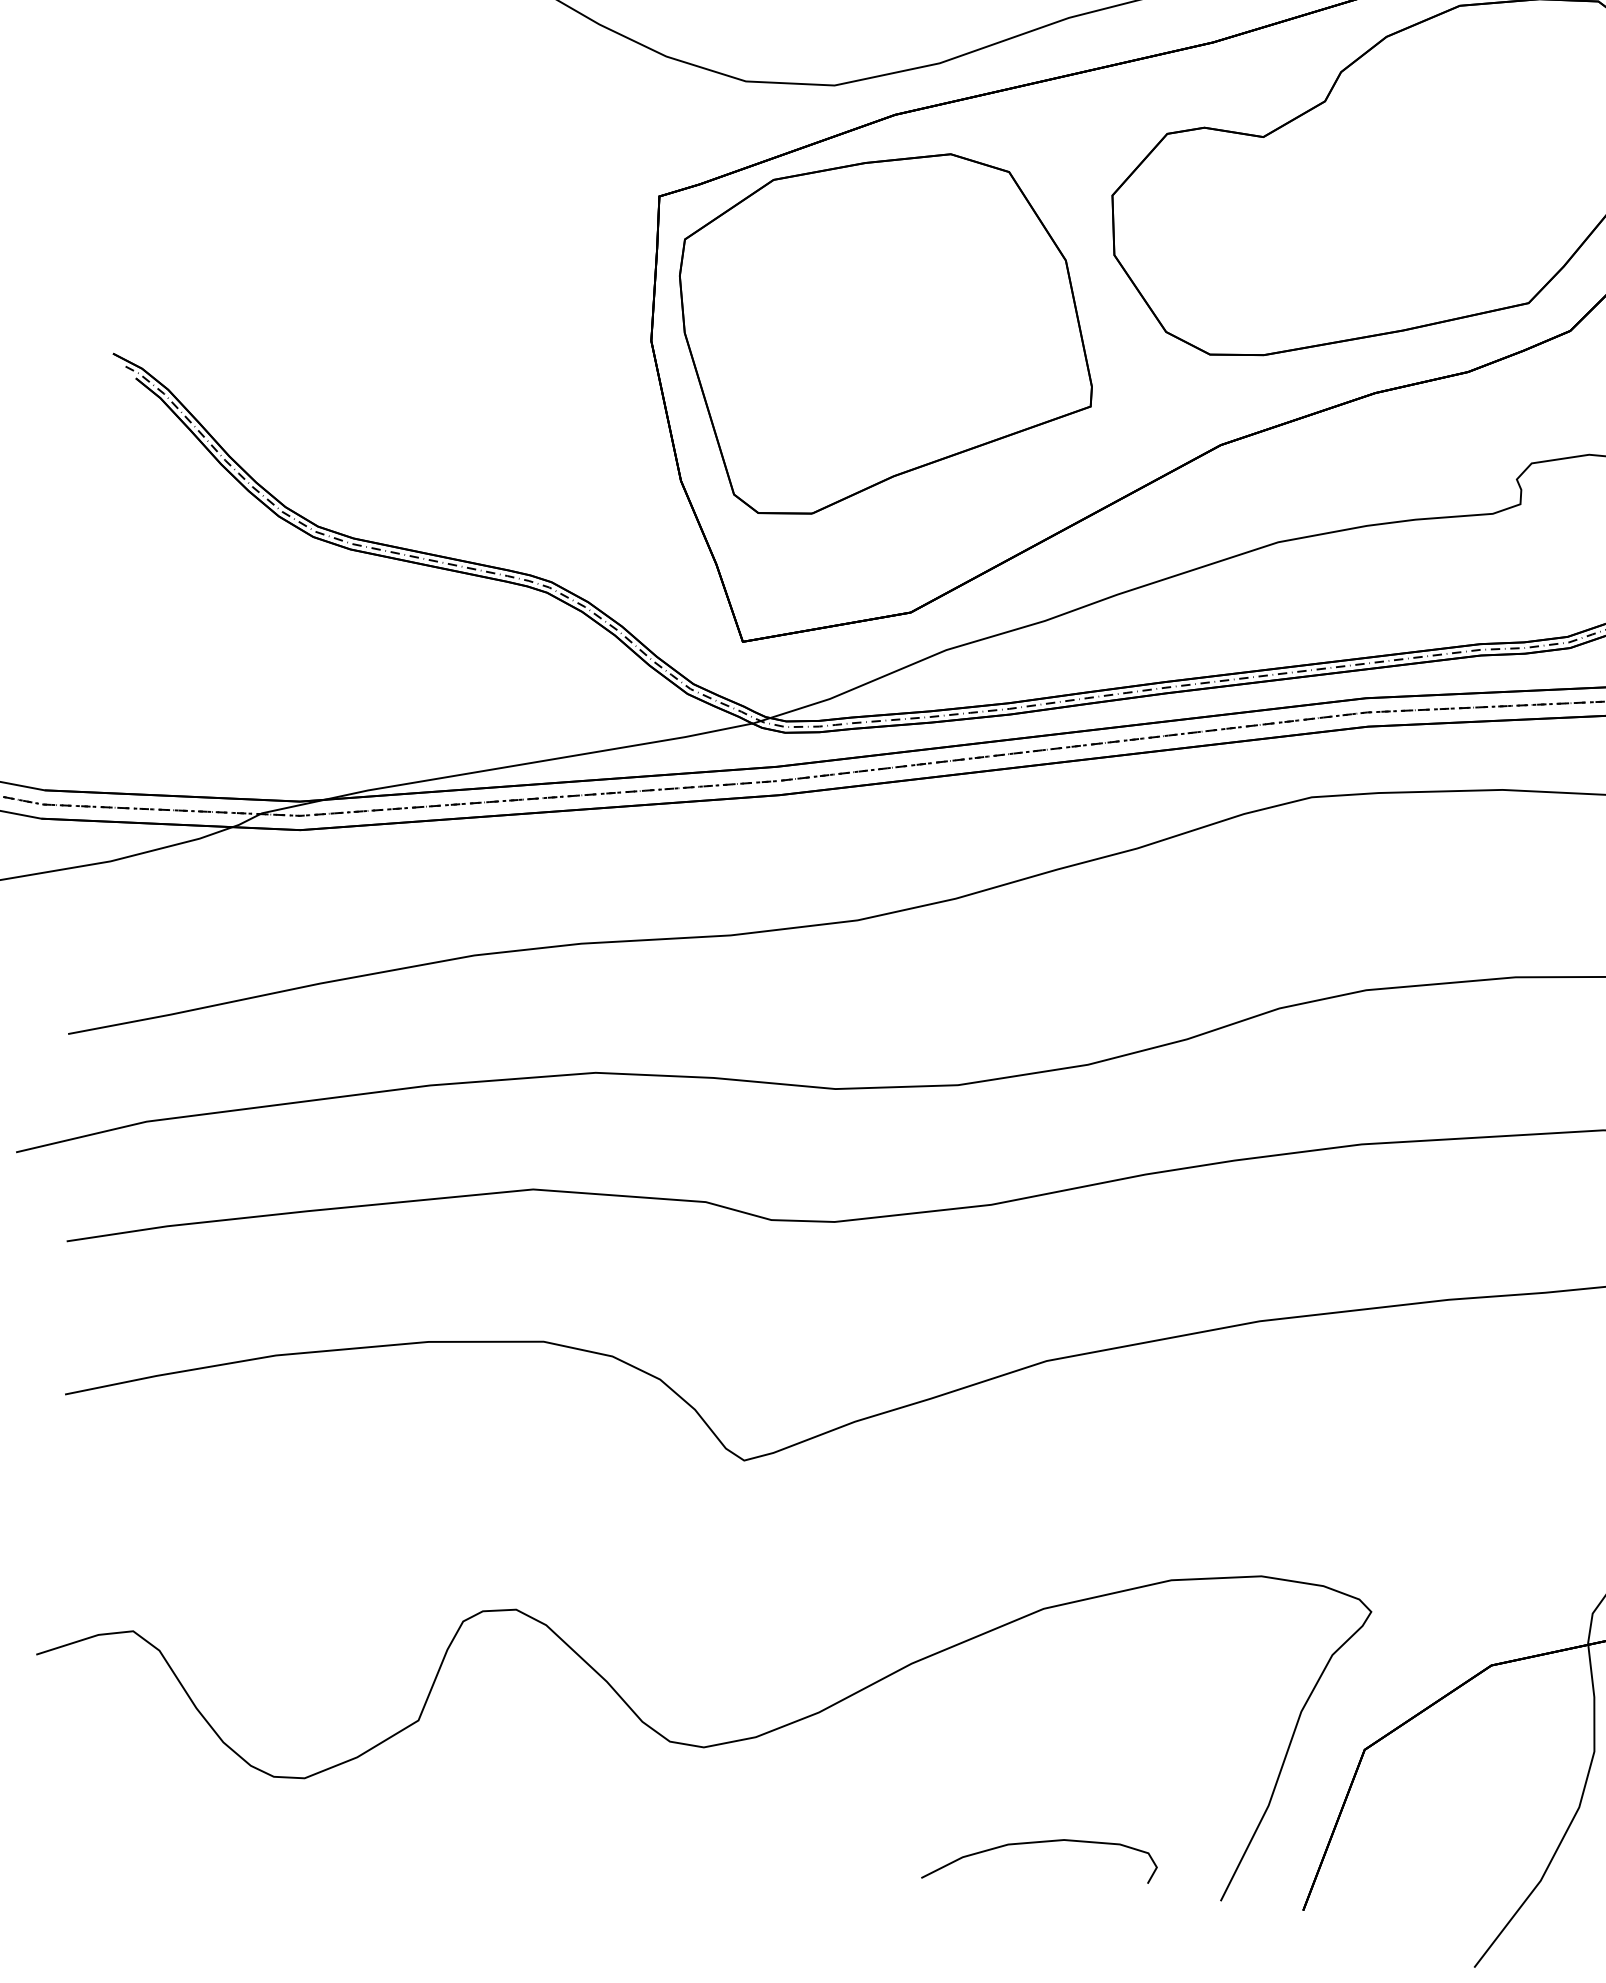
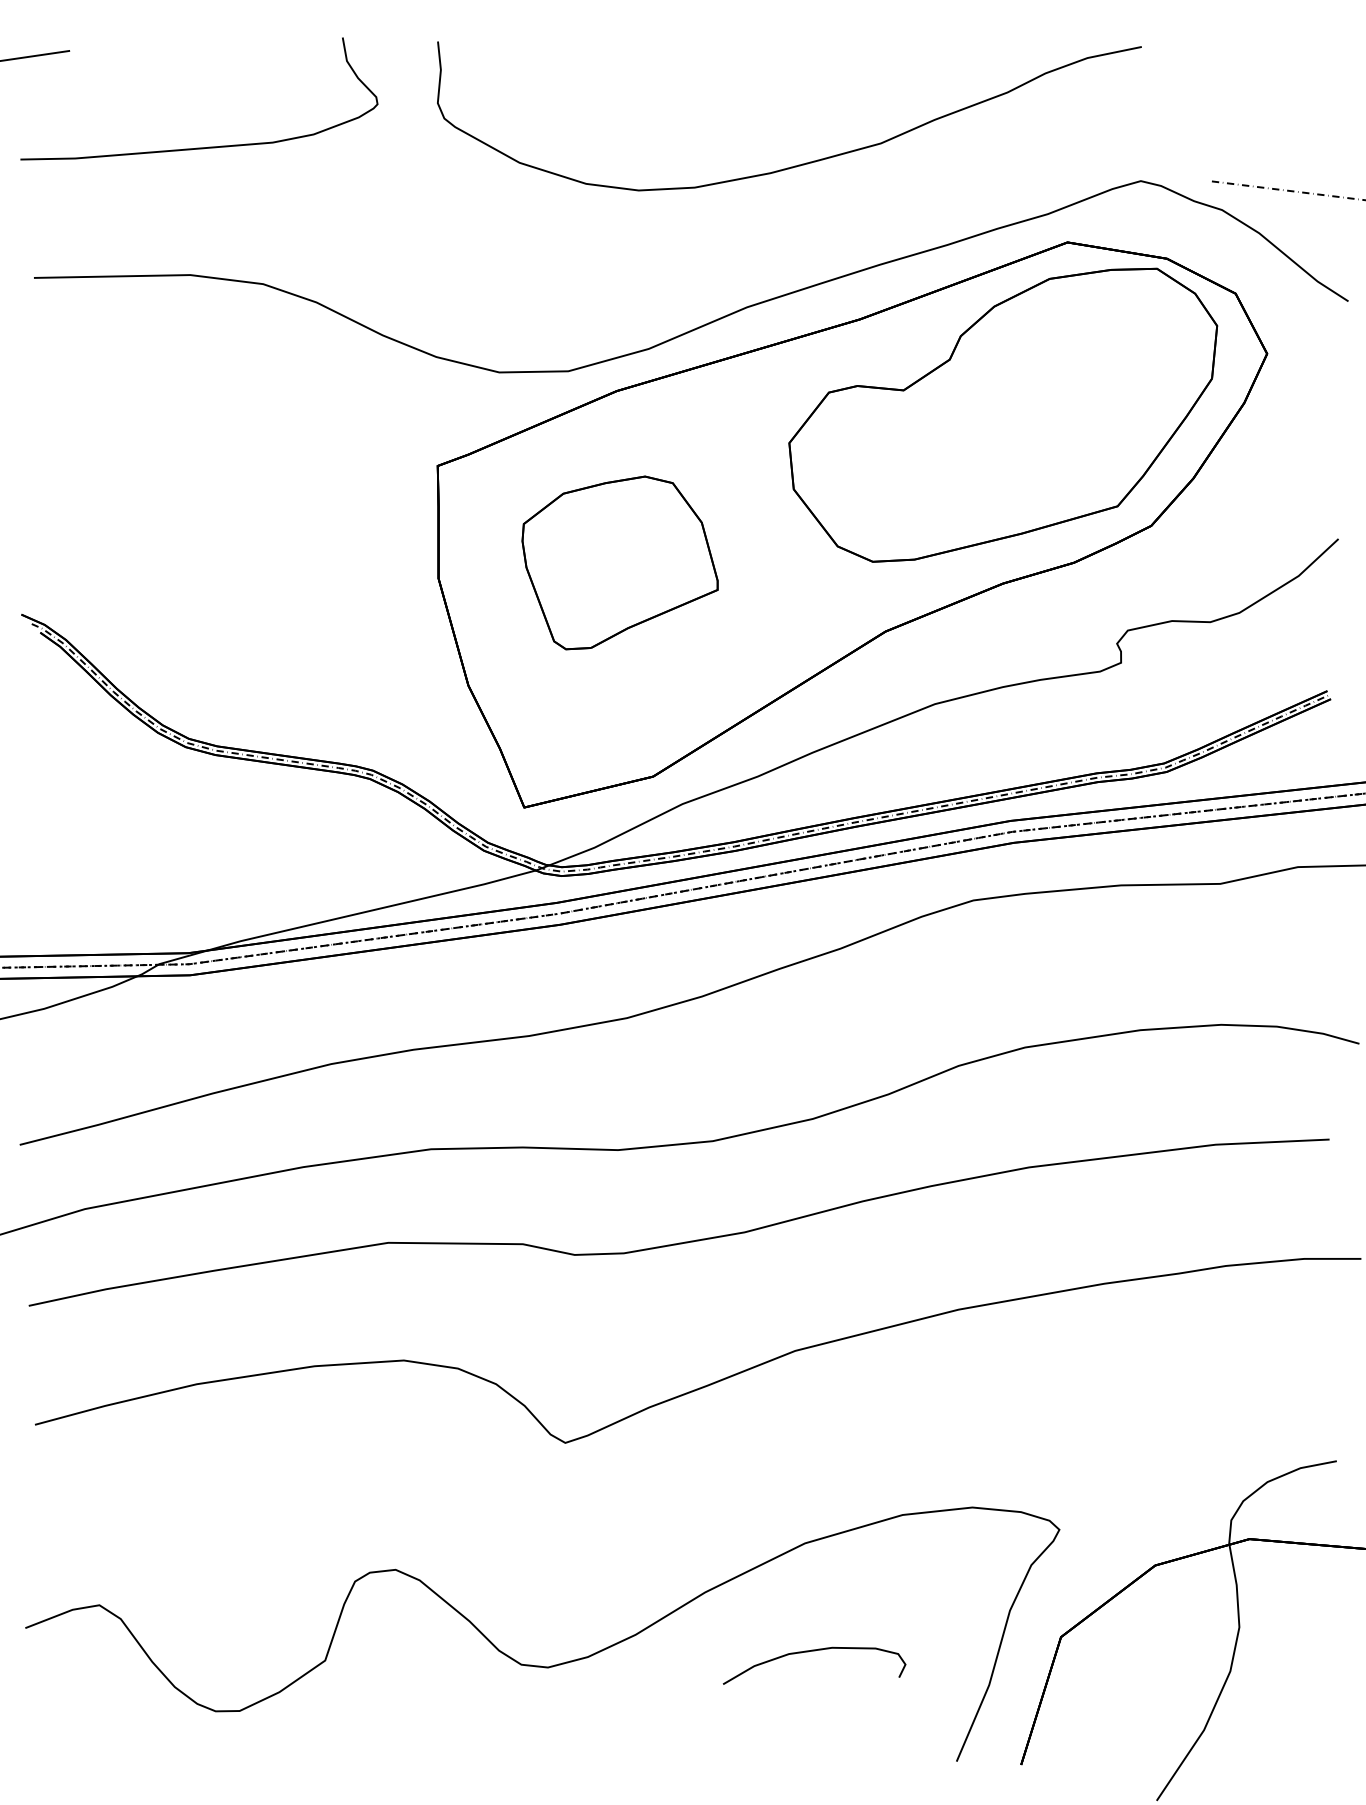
part: (884, 335) -> (619, 562), size x0.6
curve: (1041, 1843) -> (814, 1651), moved

